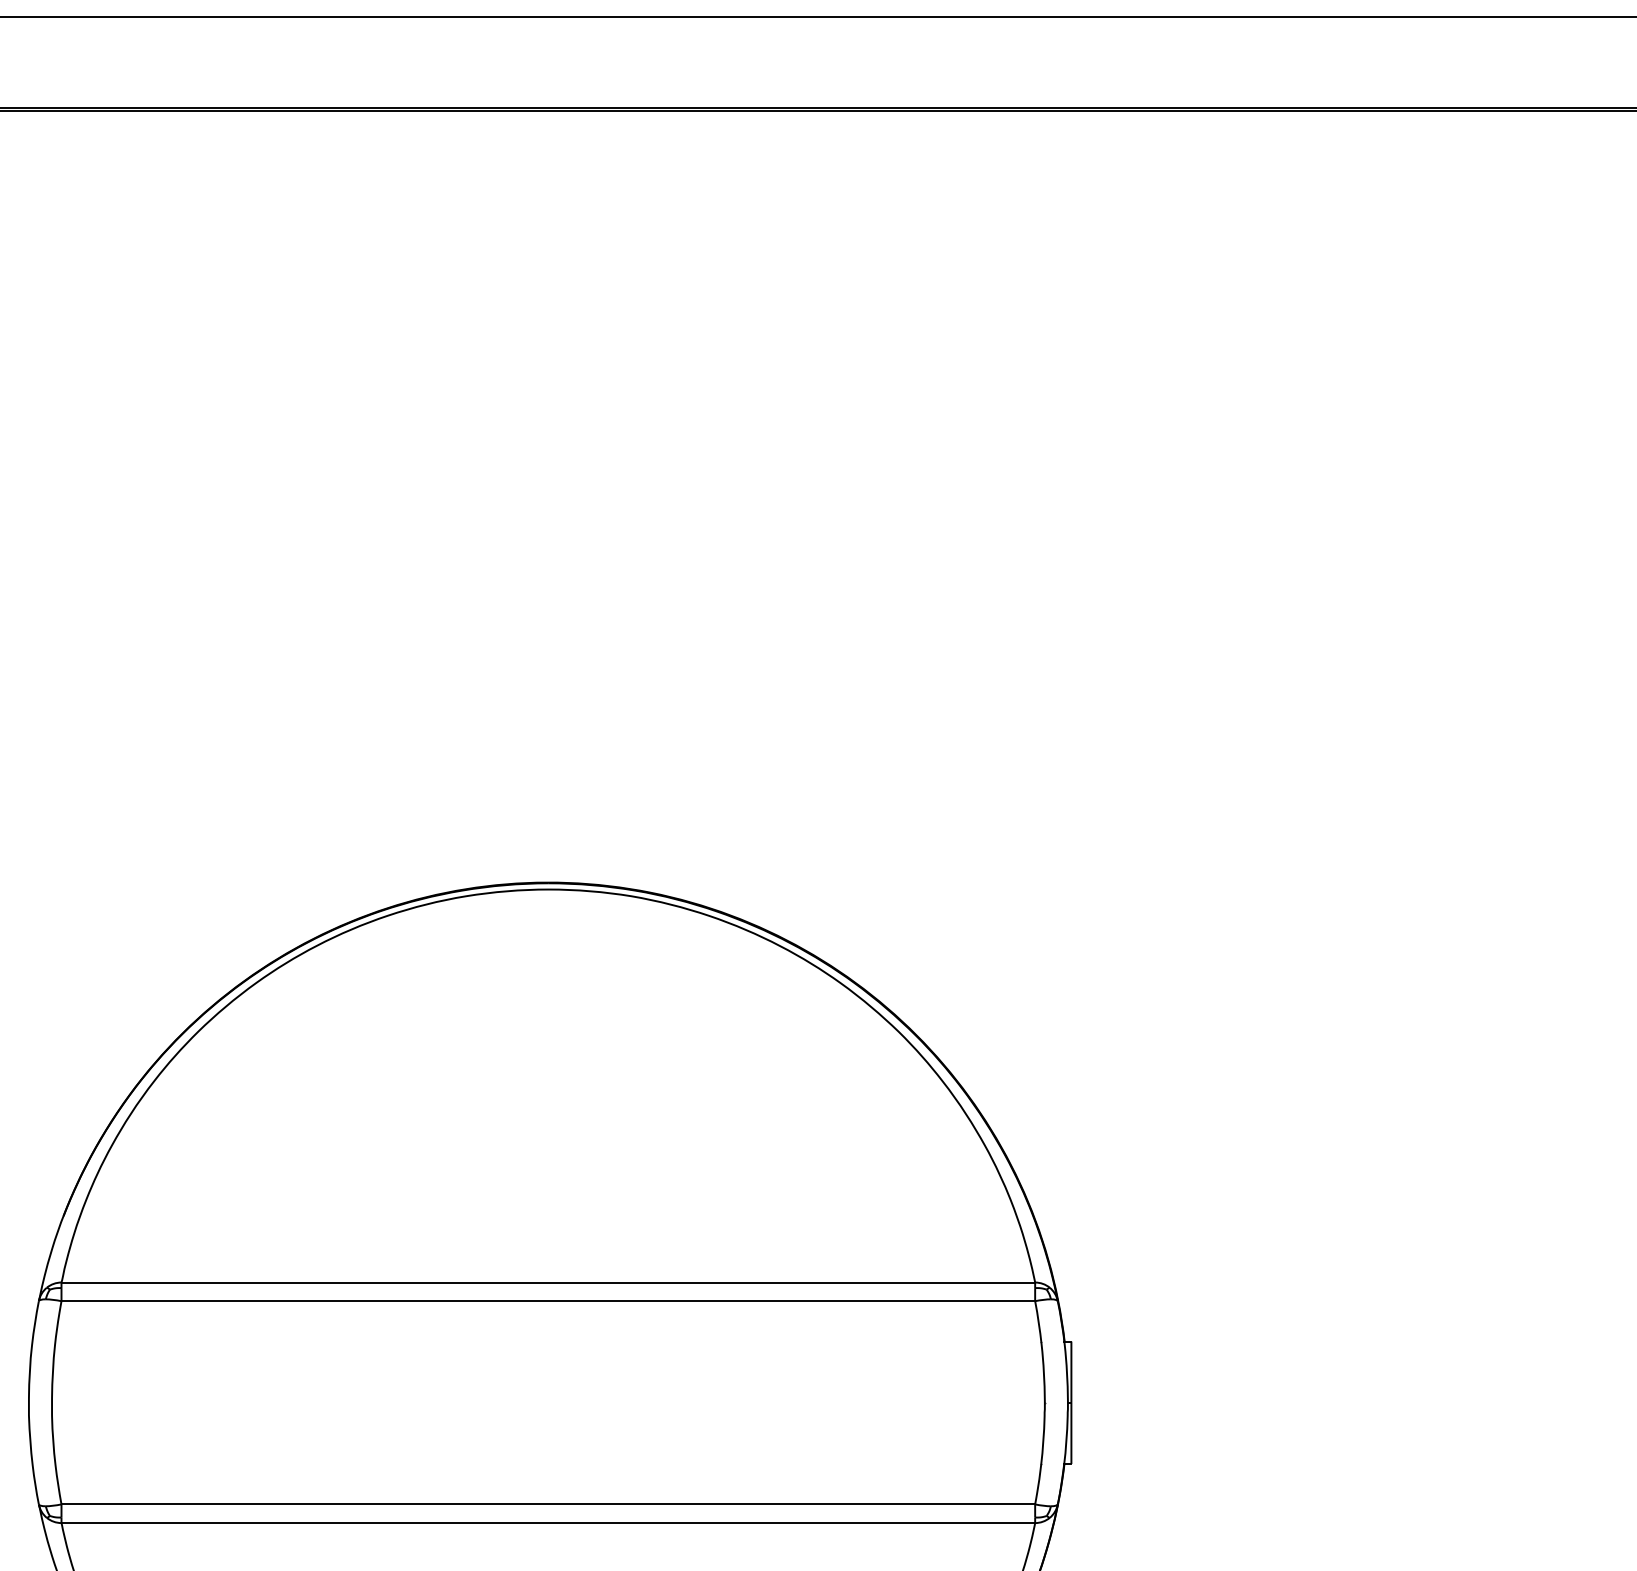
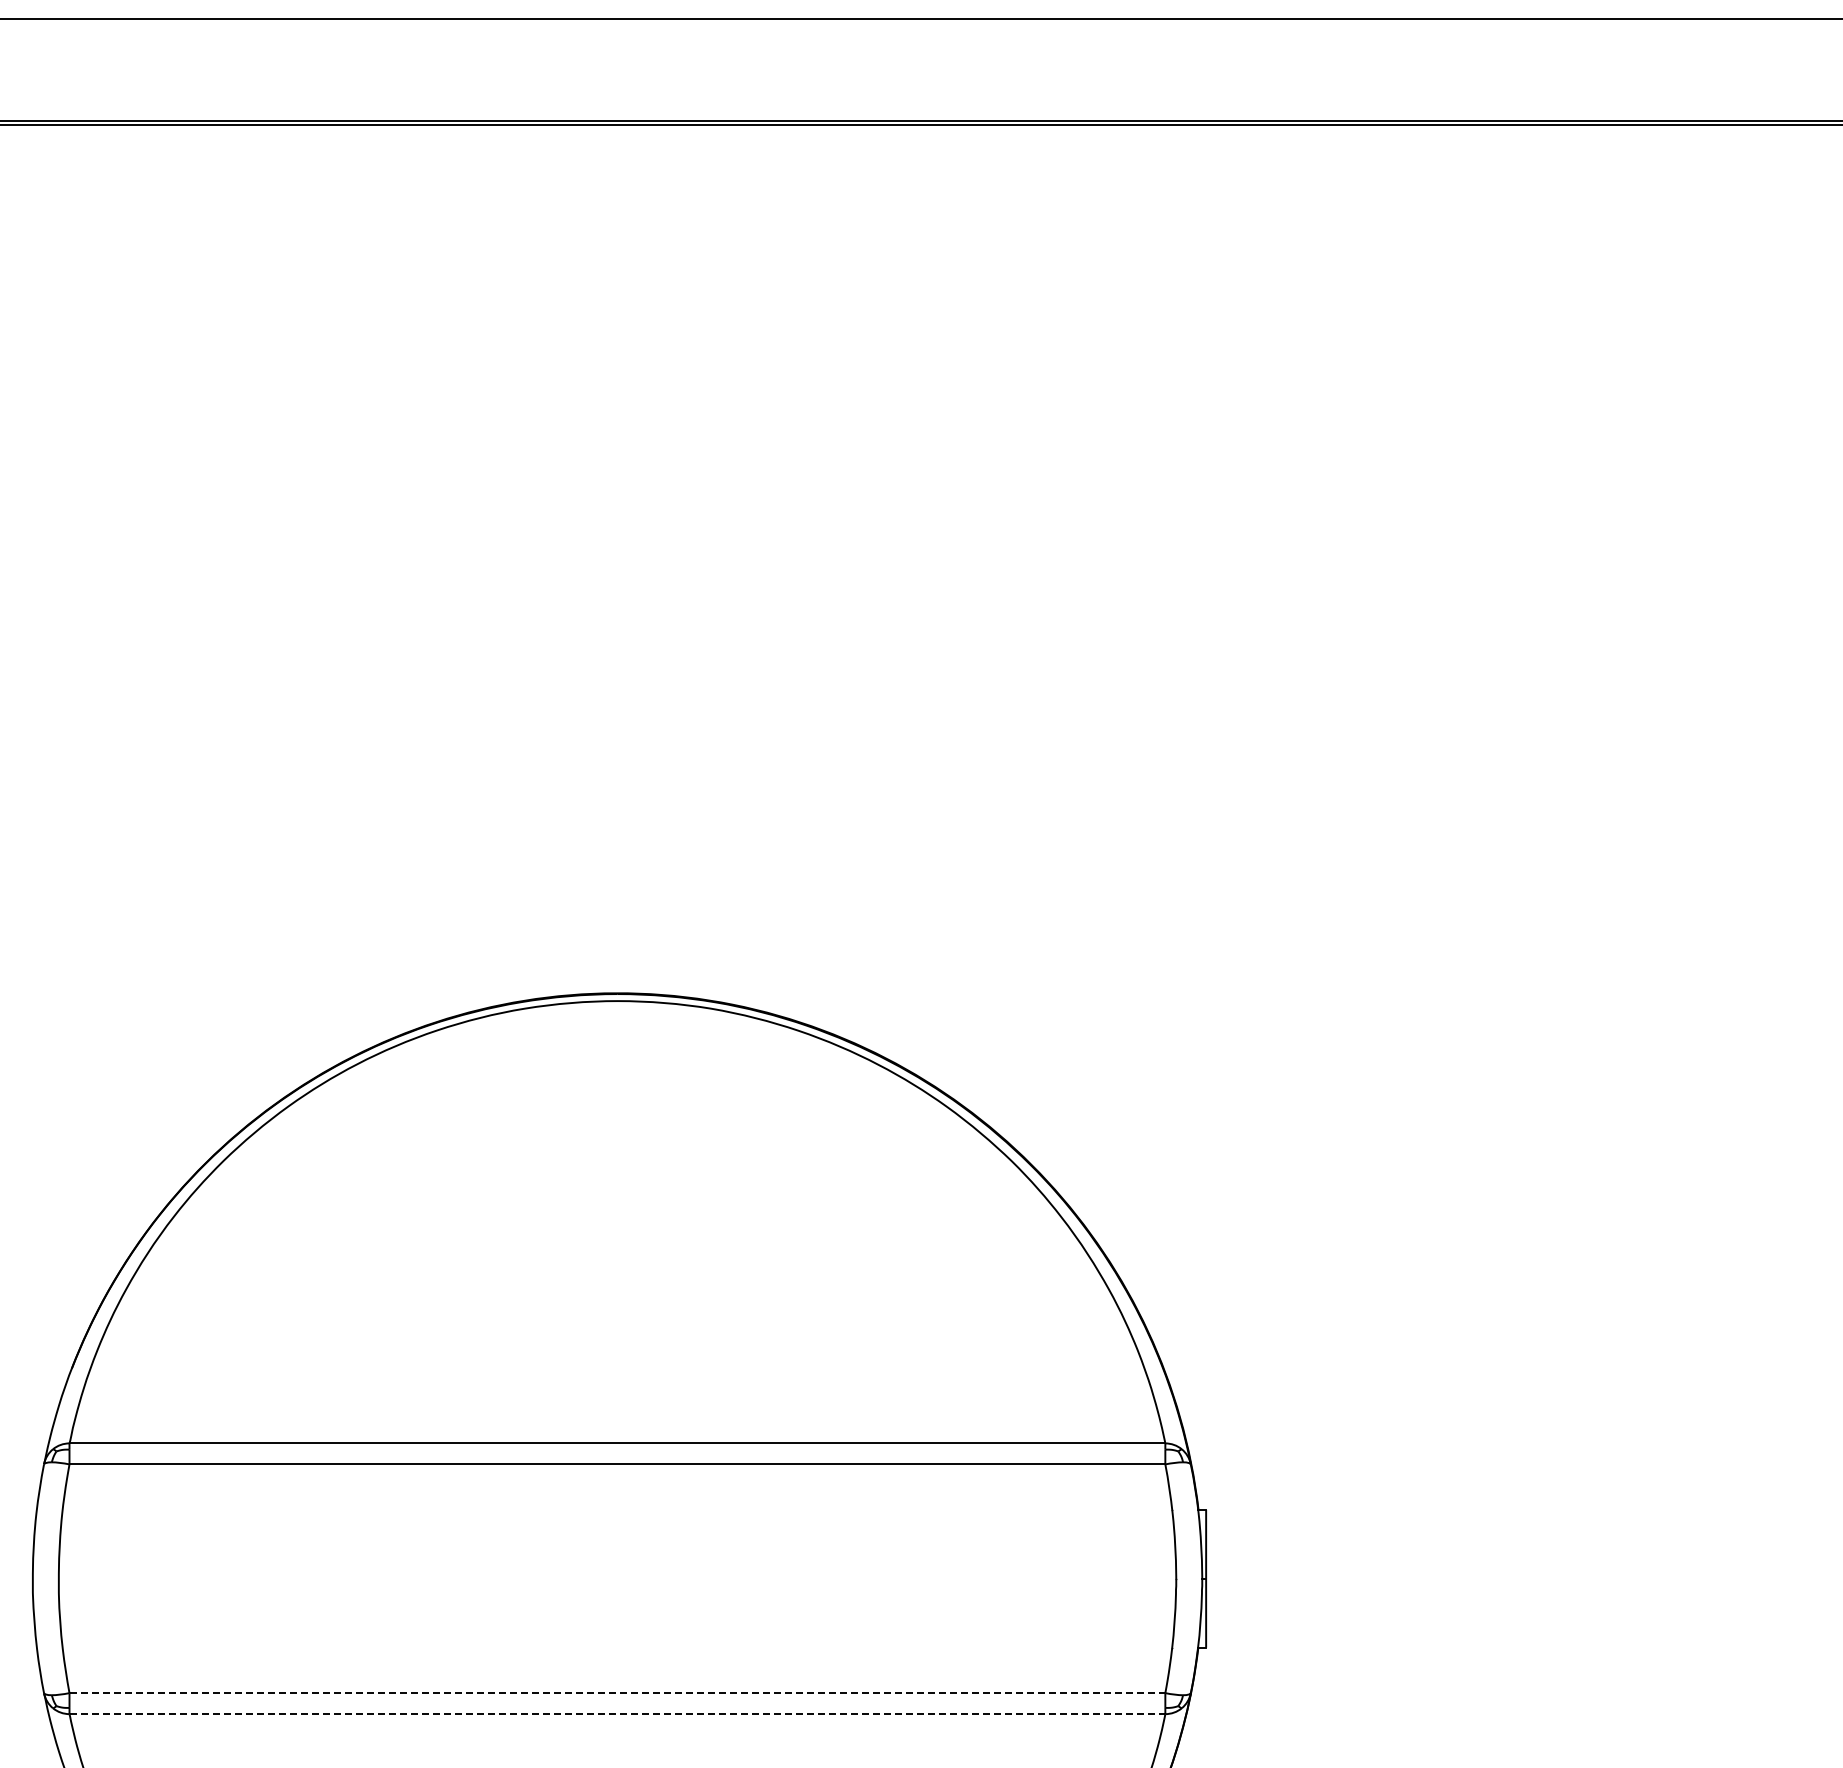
line: (548, 1504) -> (617, 1693), solid -> dashed
line: (548, 1523) -> (617, 1714), solid -> dashed

